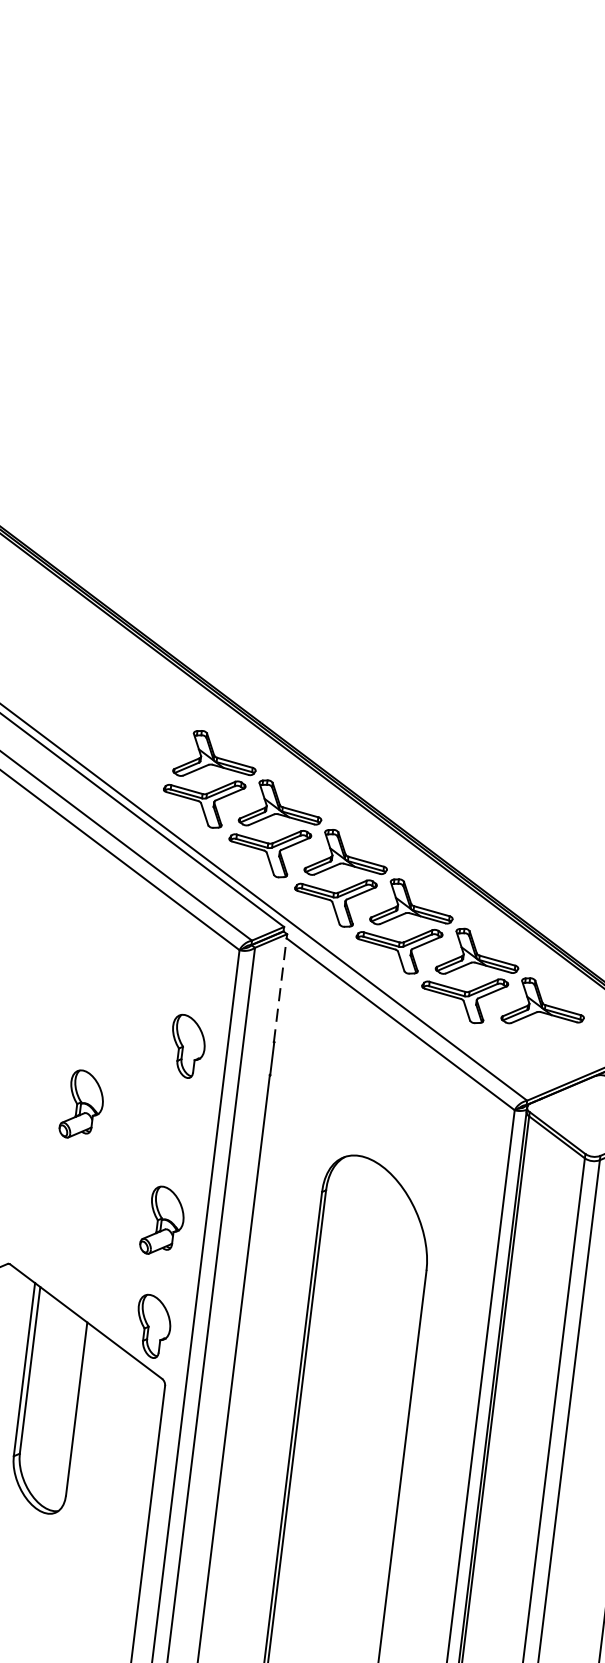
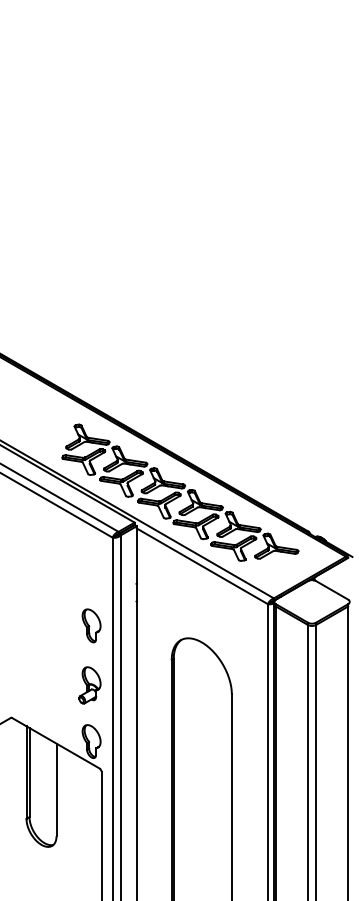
line: (280, 988) -> (136, 555), dashed -> solid
part: (187, 1045) -> (91, 625), moved
part: (81, 1105) -> (39, 629), removed

